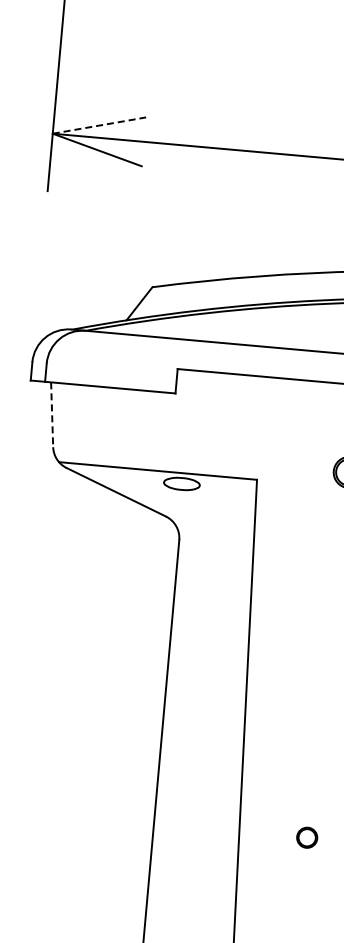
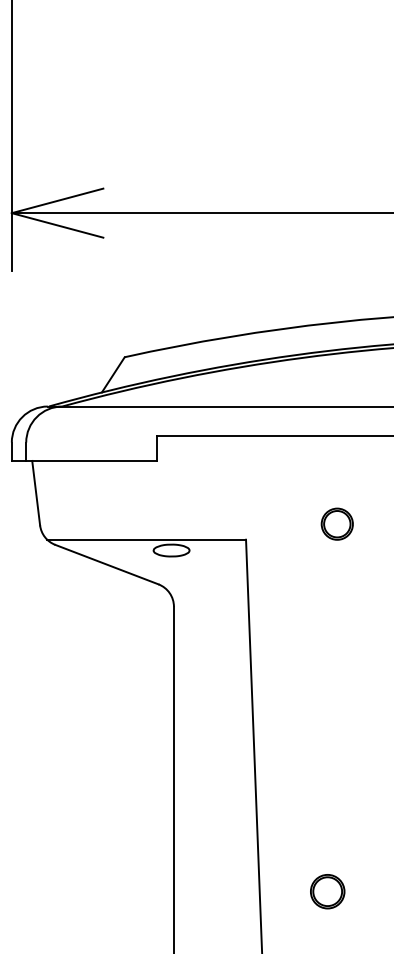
line: (100, 125) -> (58, 200), dashed -> solid
line: (52, 415) -> (36, 493), dashed -> solid
part: (306, 837) -> (327, 891), size x1.67

